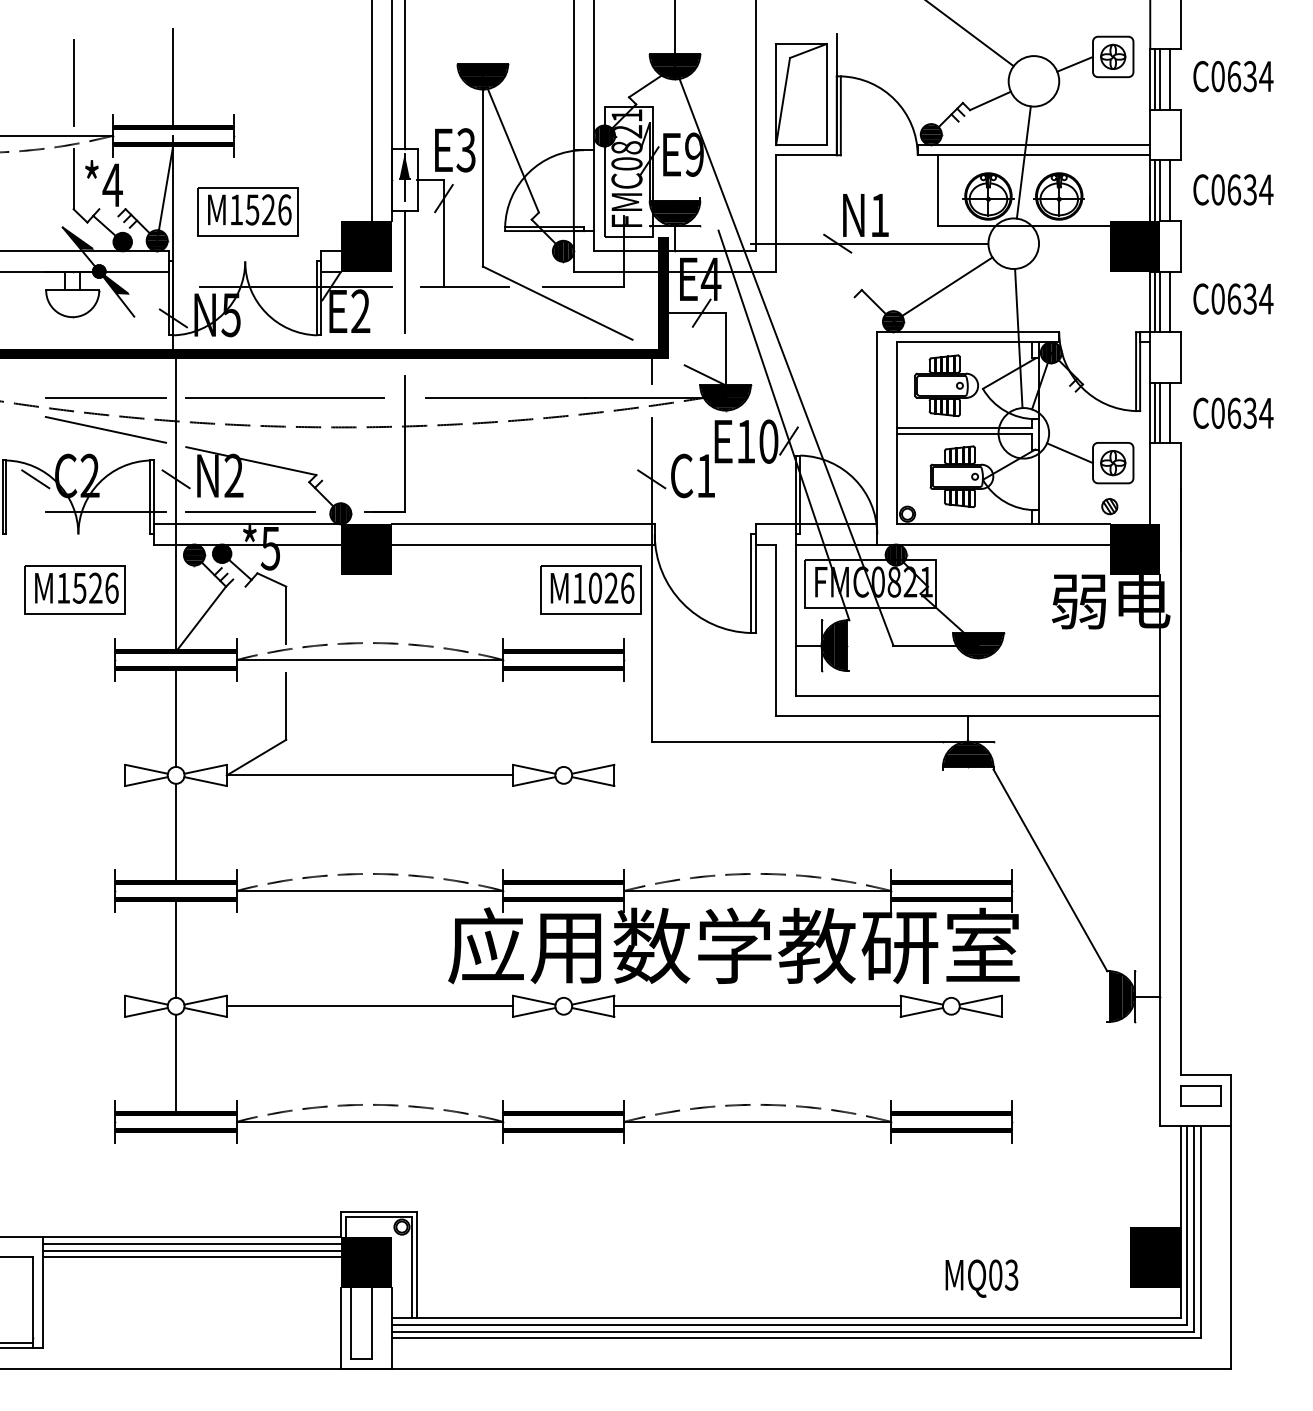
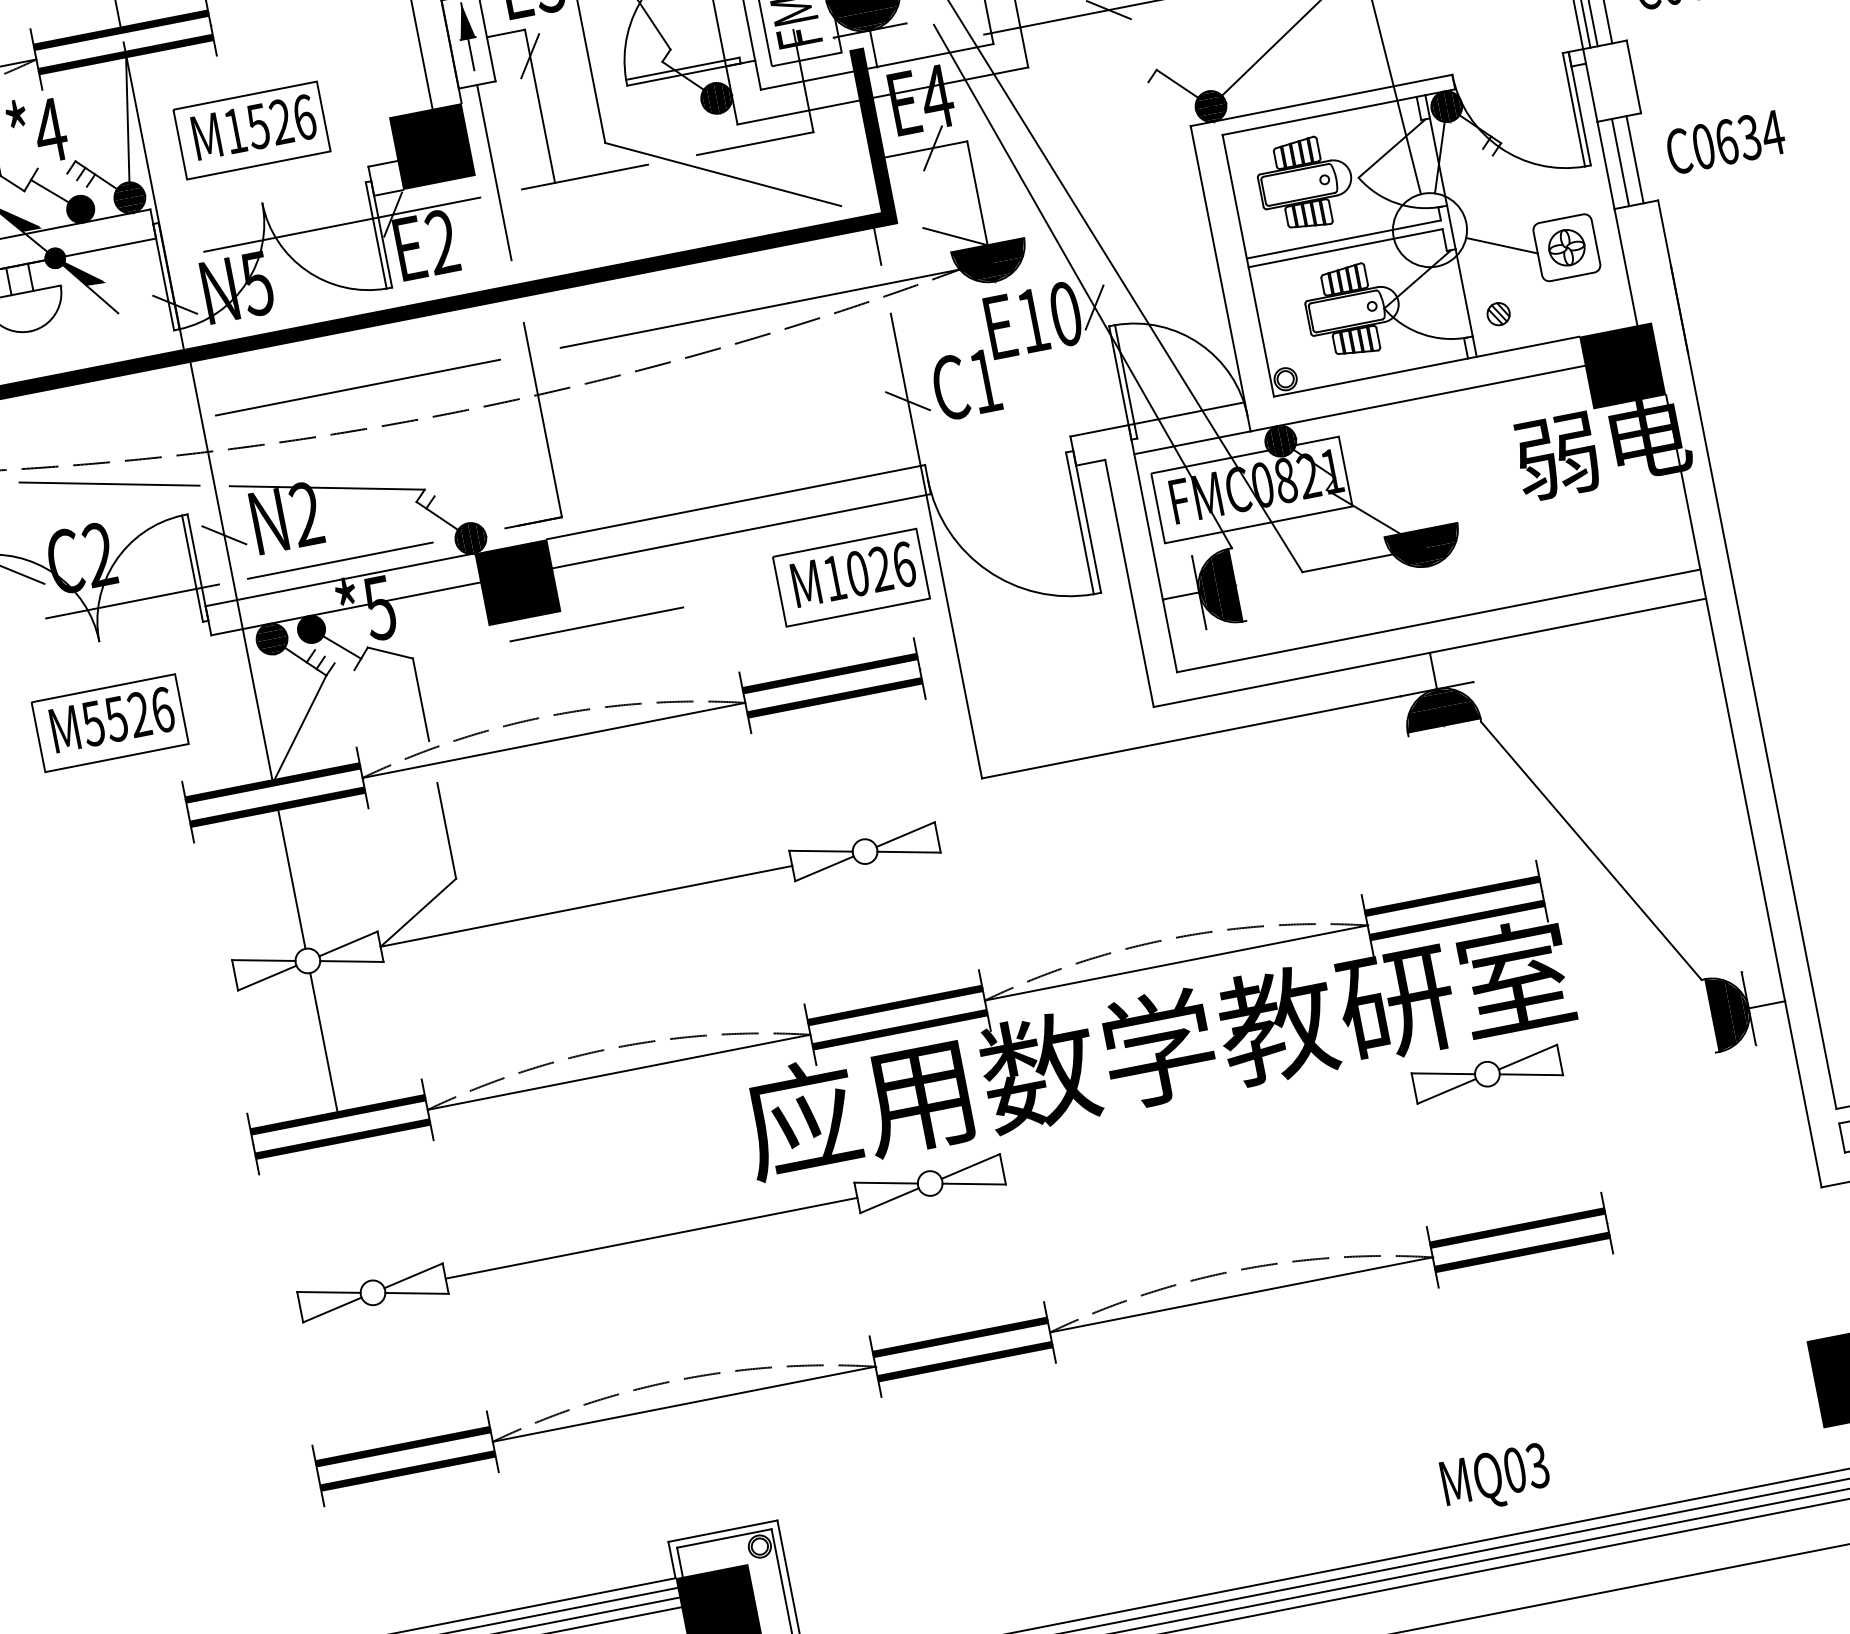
line: (105, 397) -> (596, 623), moved
line: (1155, 412) -> (1613, 163), removed
part: (1109, 506) -> (1498, 314), moved
text: (63, 588) -> (93, 724), M1526 -> M5526
line: (176, 948) -> (357, 1209), removed
line: (757, 1006) -> (1208, 1129), removed
line: (176, 1063) -> (389, 1375), removed
text: (981, 1278) -> (1495, 1479), moved

